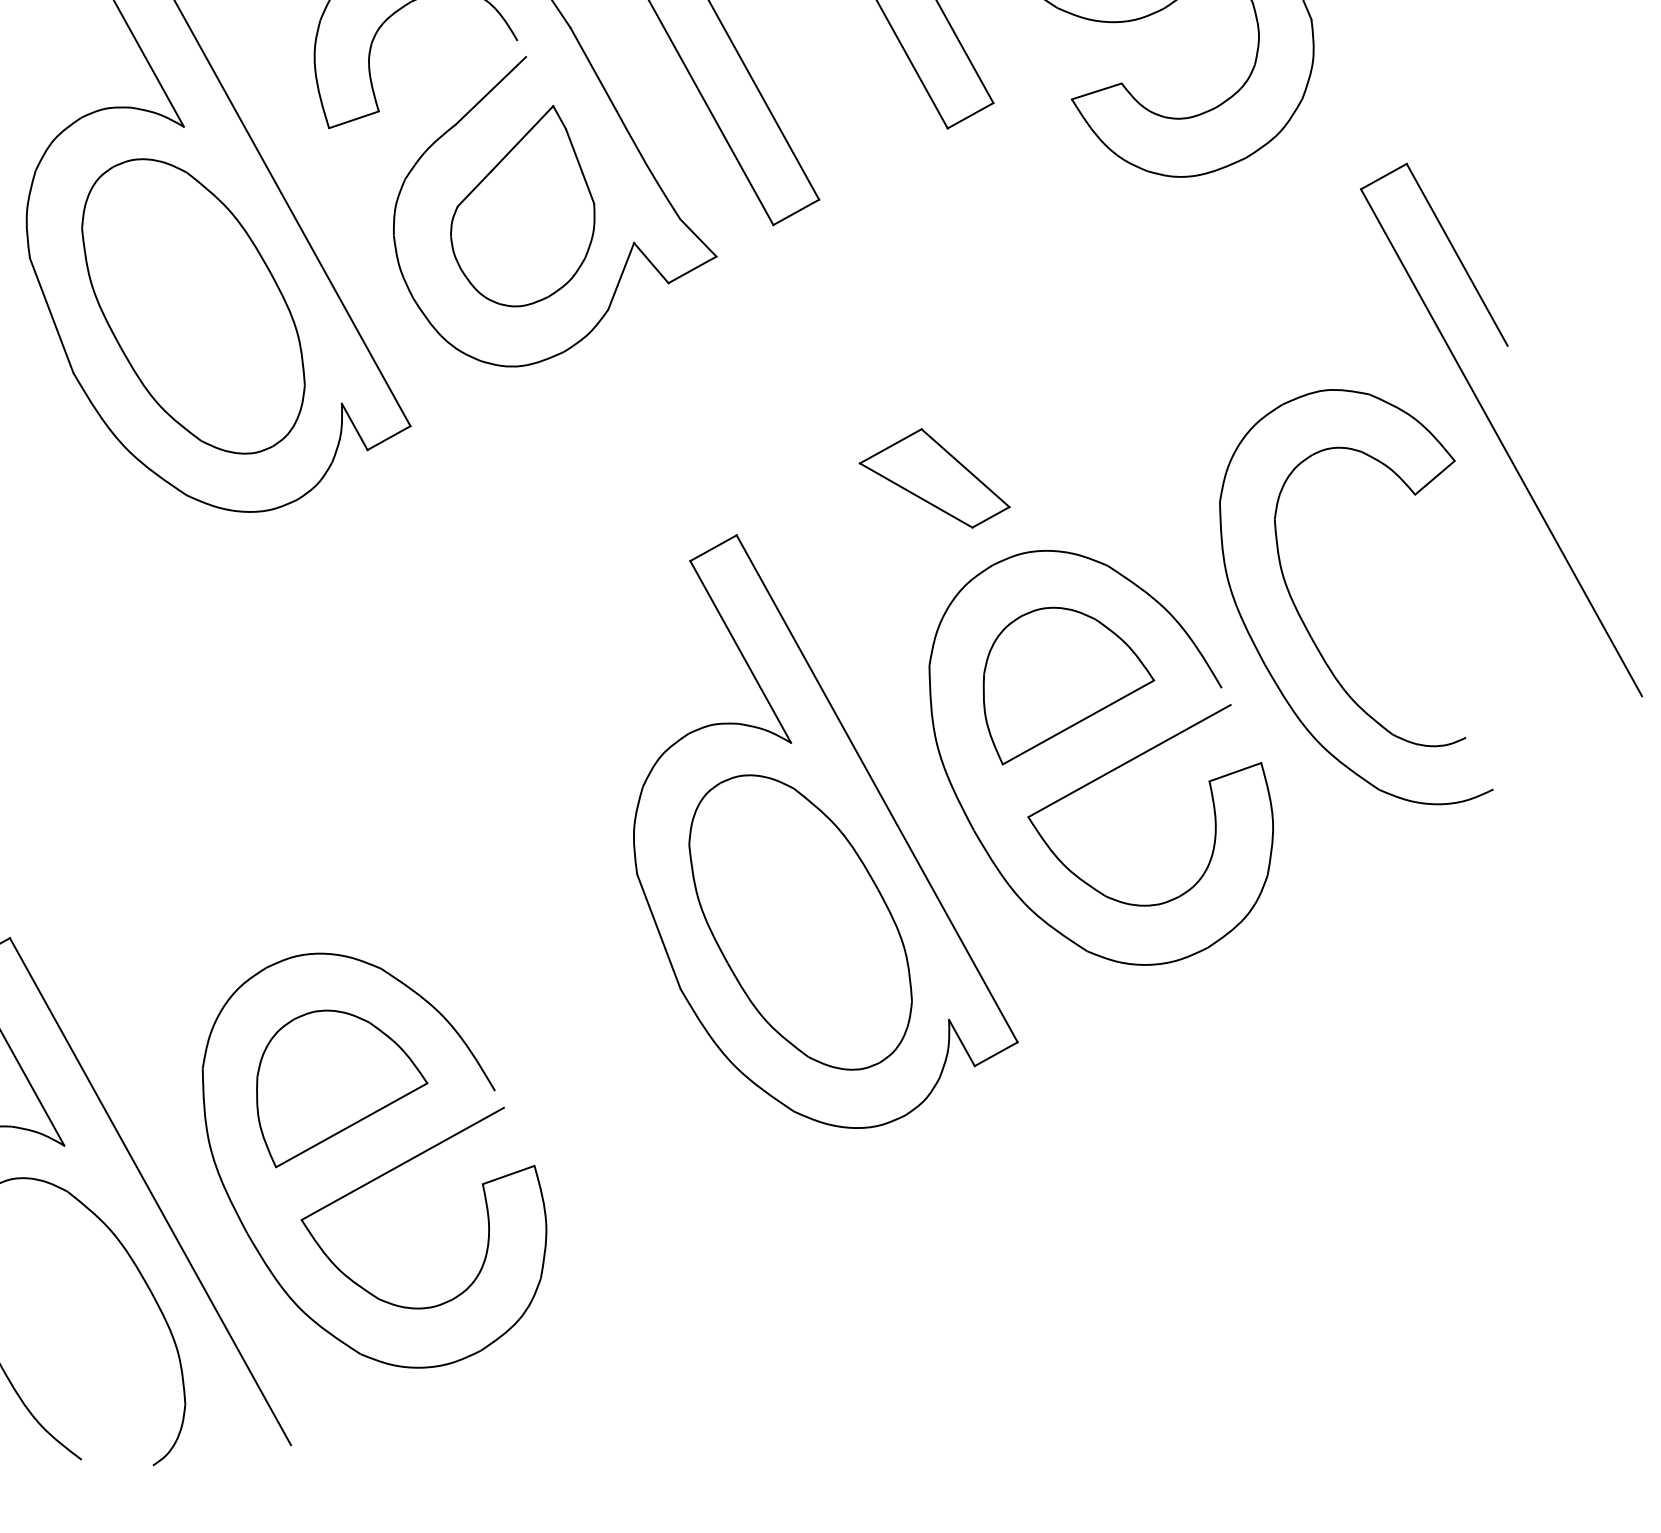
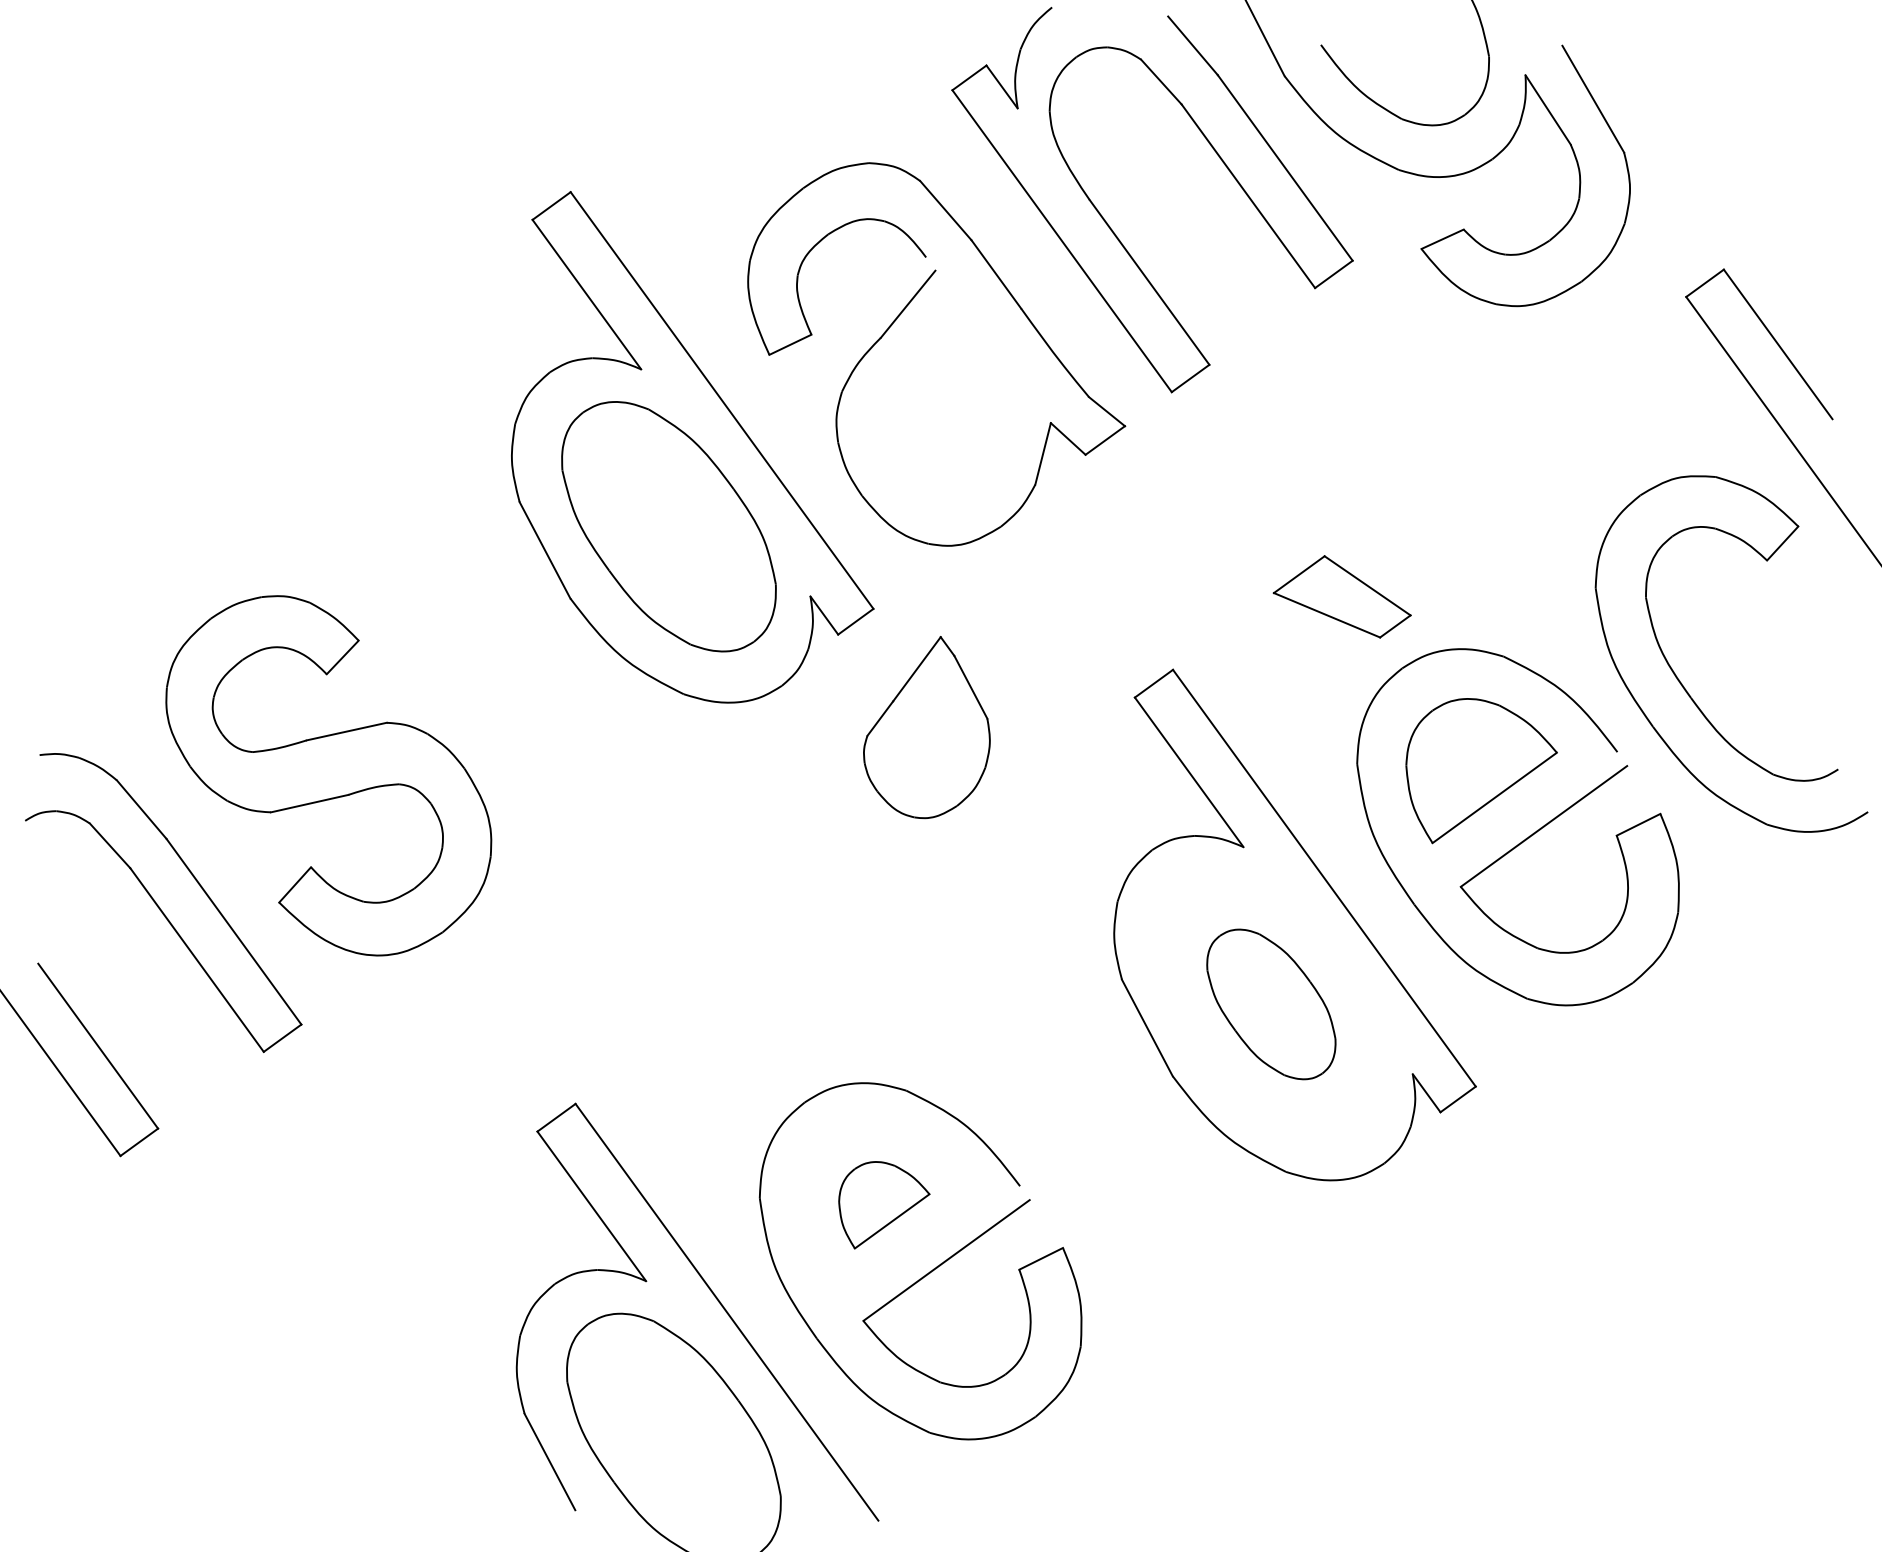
part: (524, 205) -> (926, 727), moved
part: (800, 922) -> (1271, 1004), size x0.6
part: (341, 1093) -> (884, 1205), size x0.6

